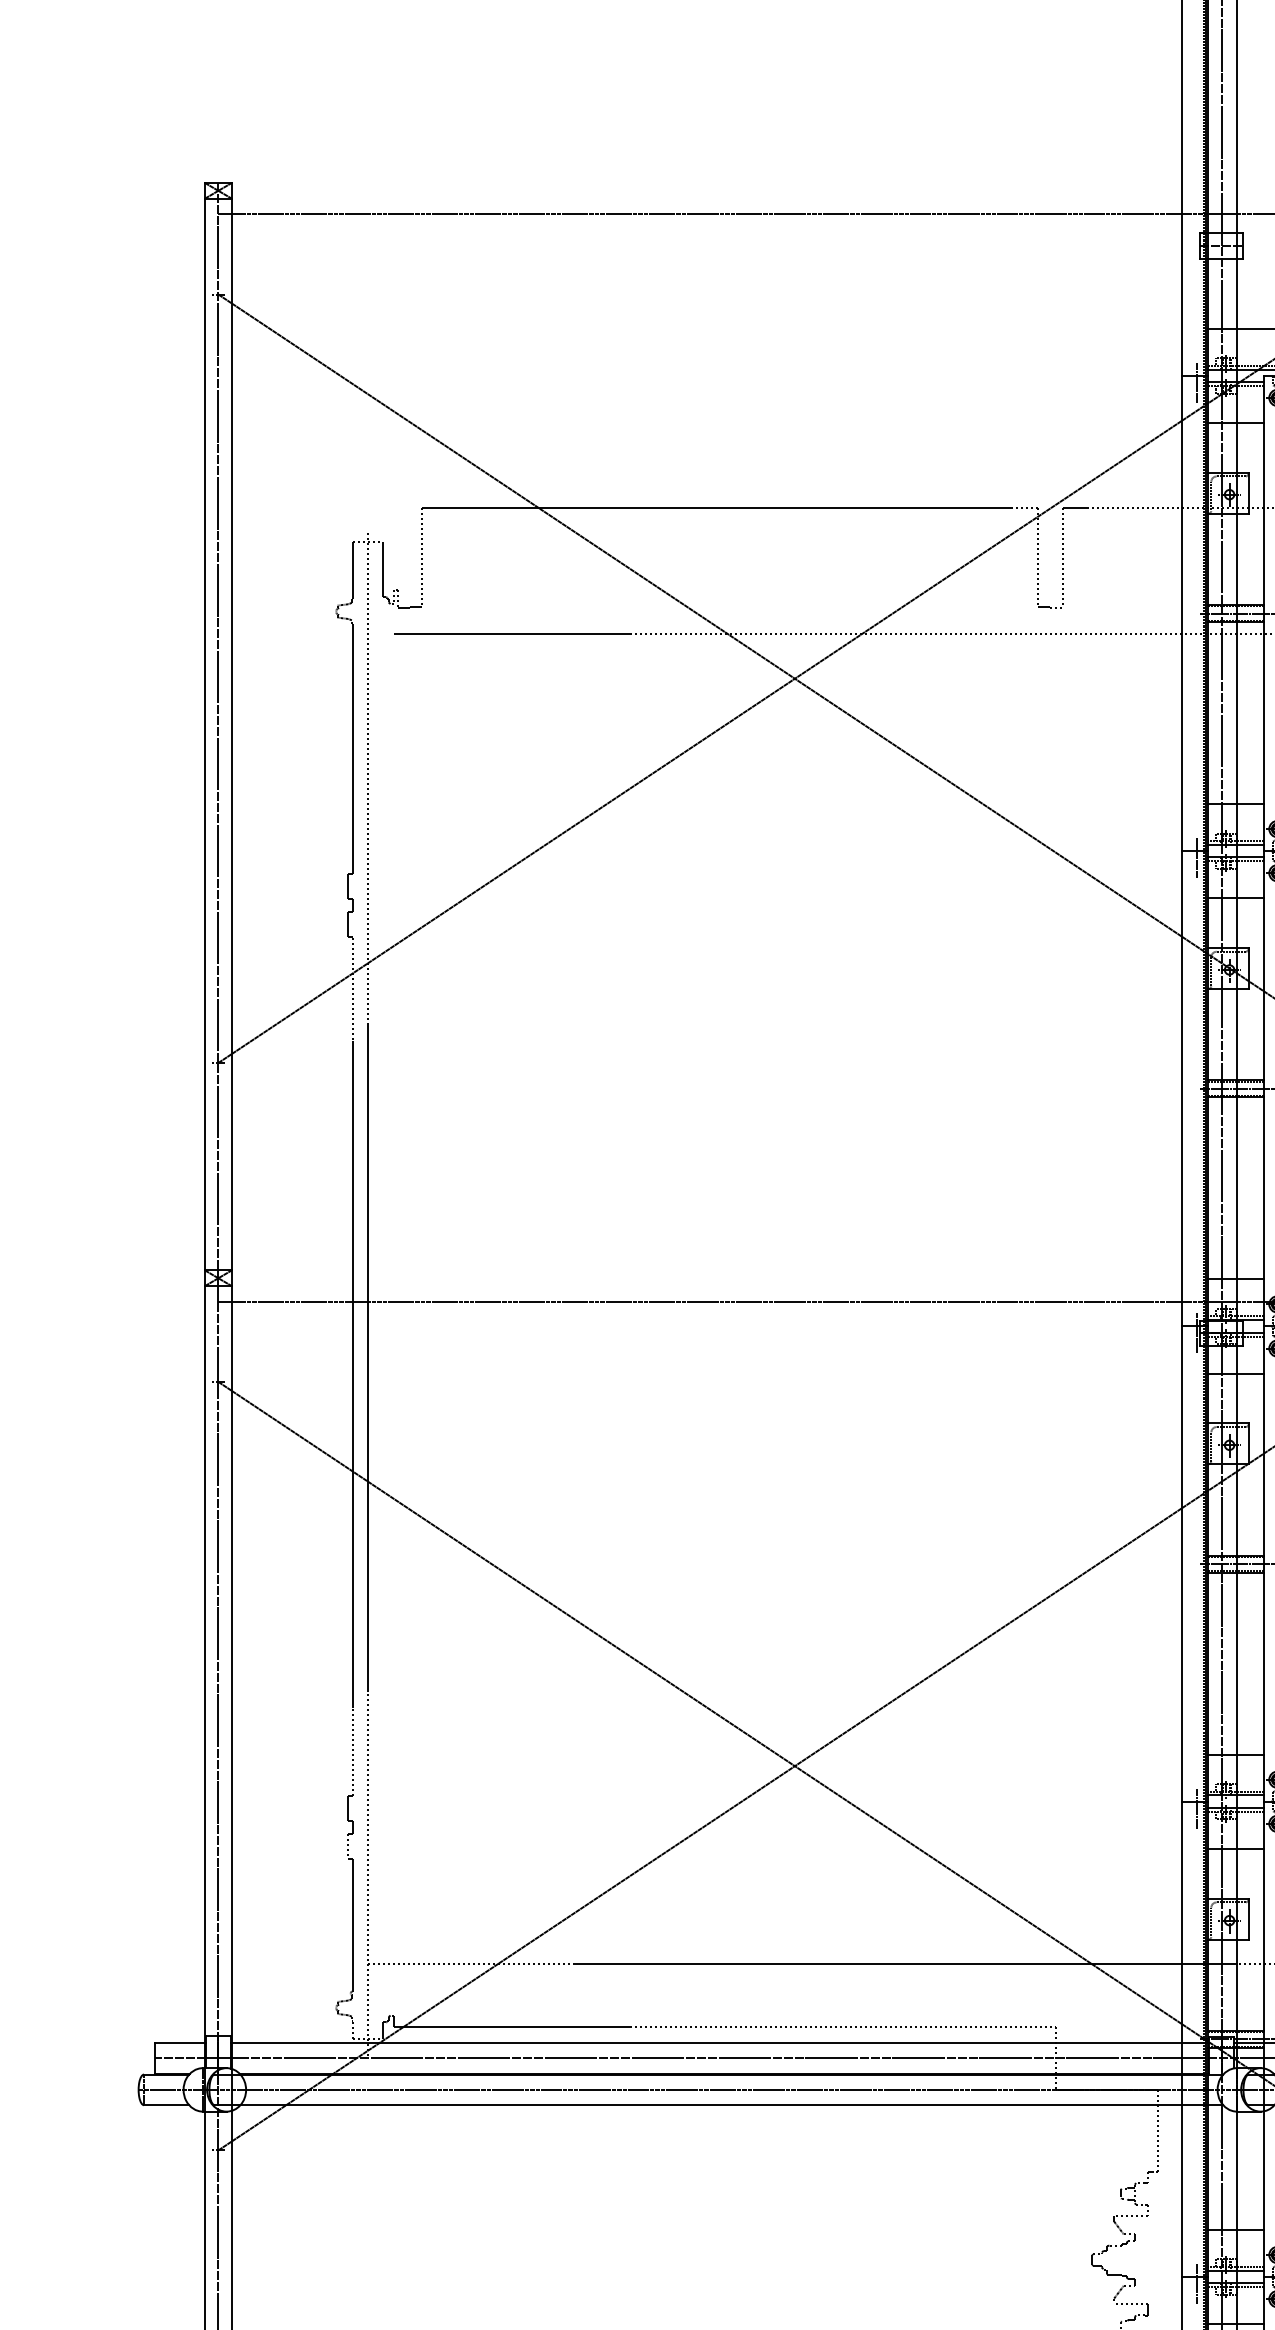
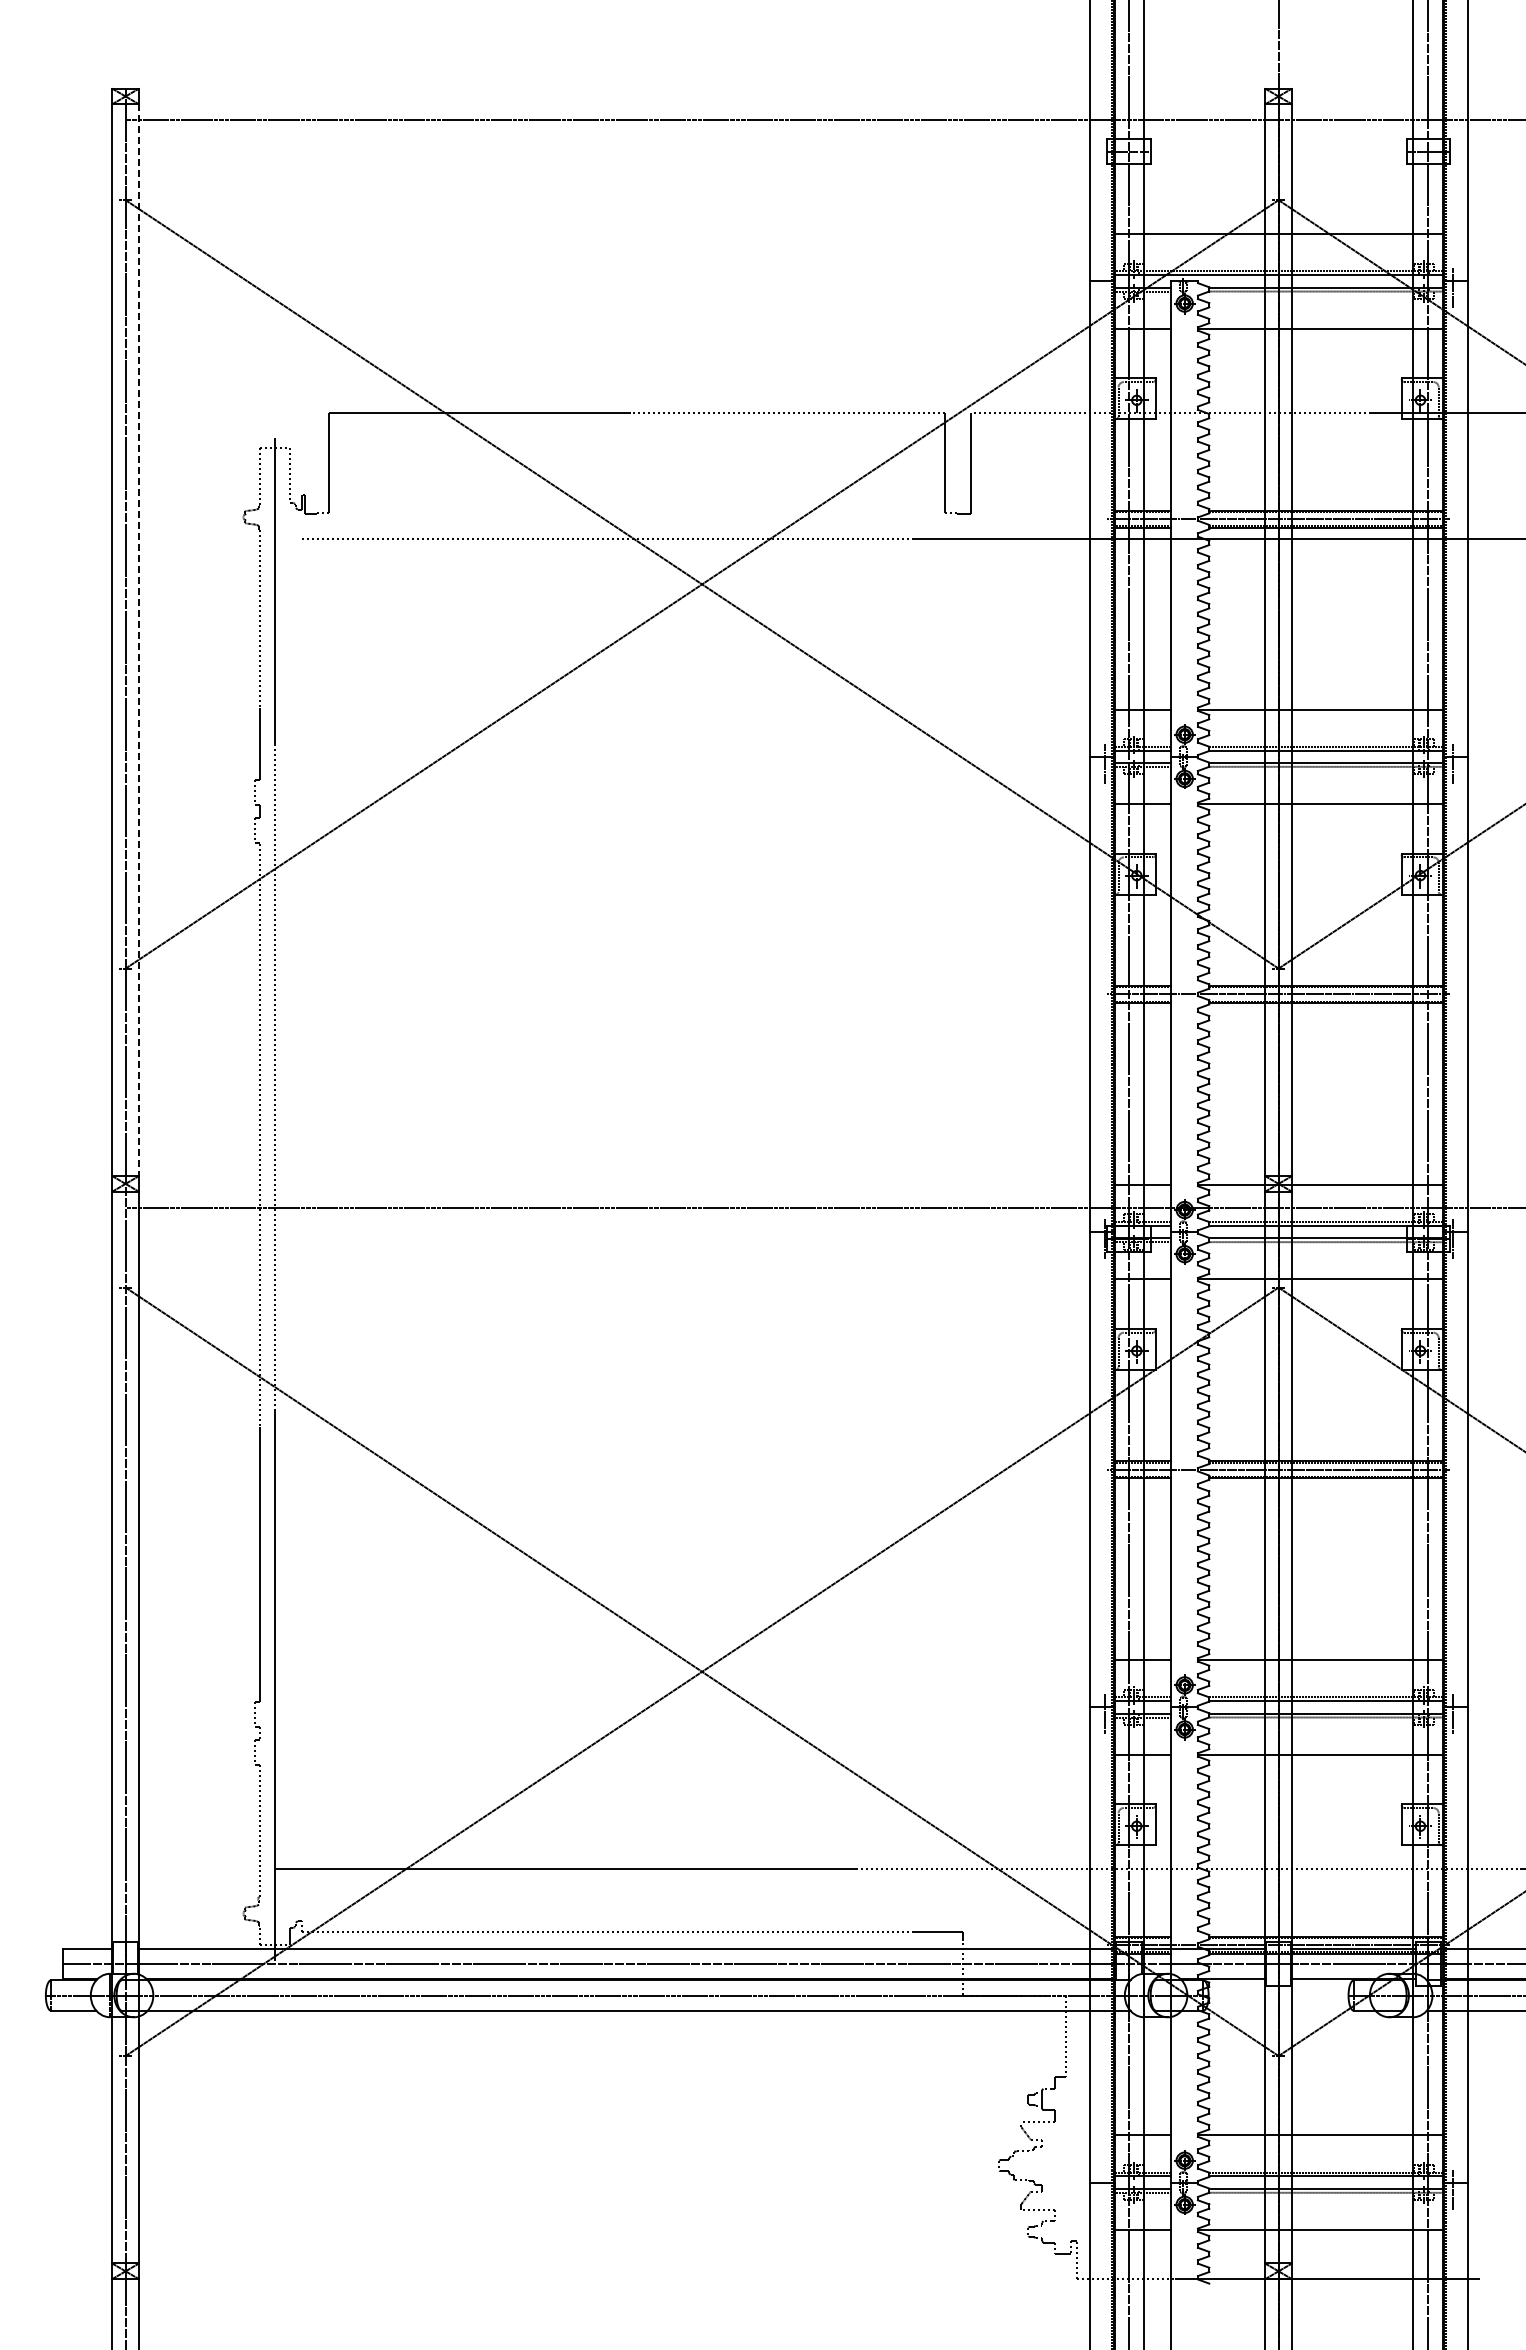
line: (1197, 382) -> (1104, 288), removed
line: (232, 734) -> (139, 640), solid -> dashed
line: (1197, 2283) -> (1104, 2189), removed

